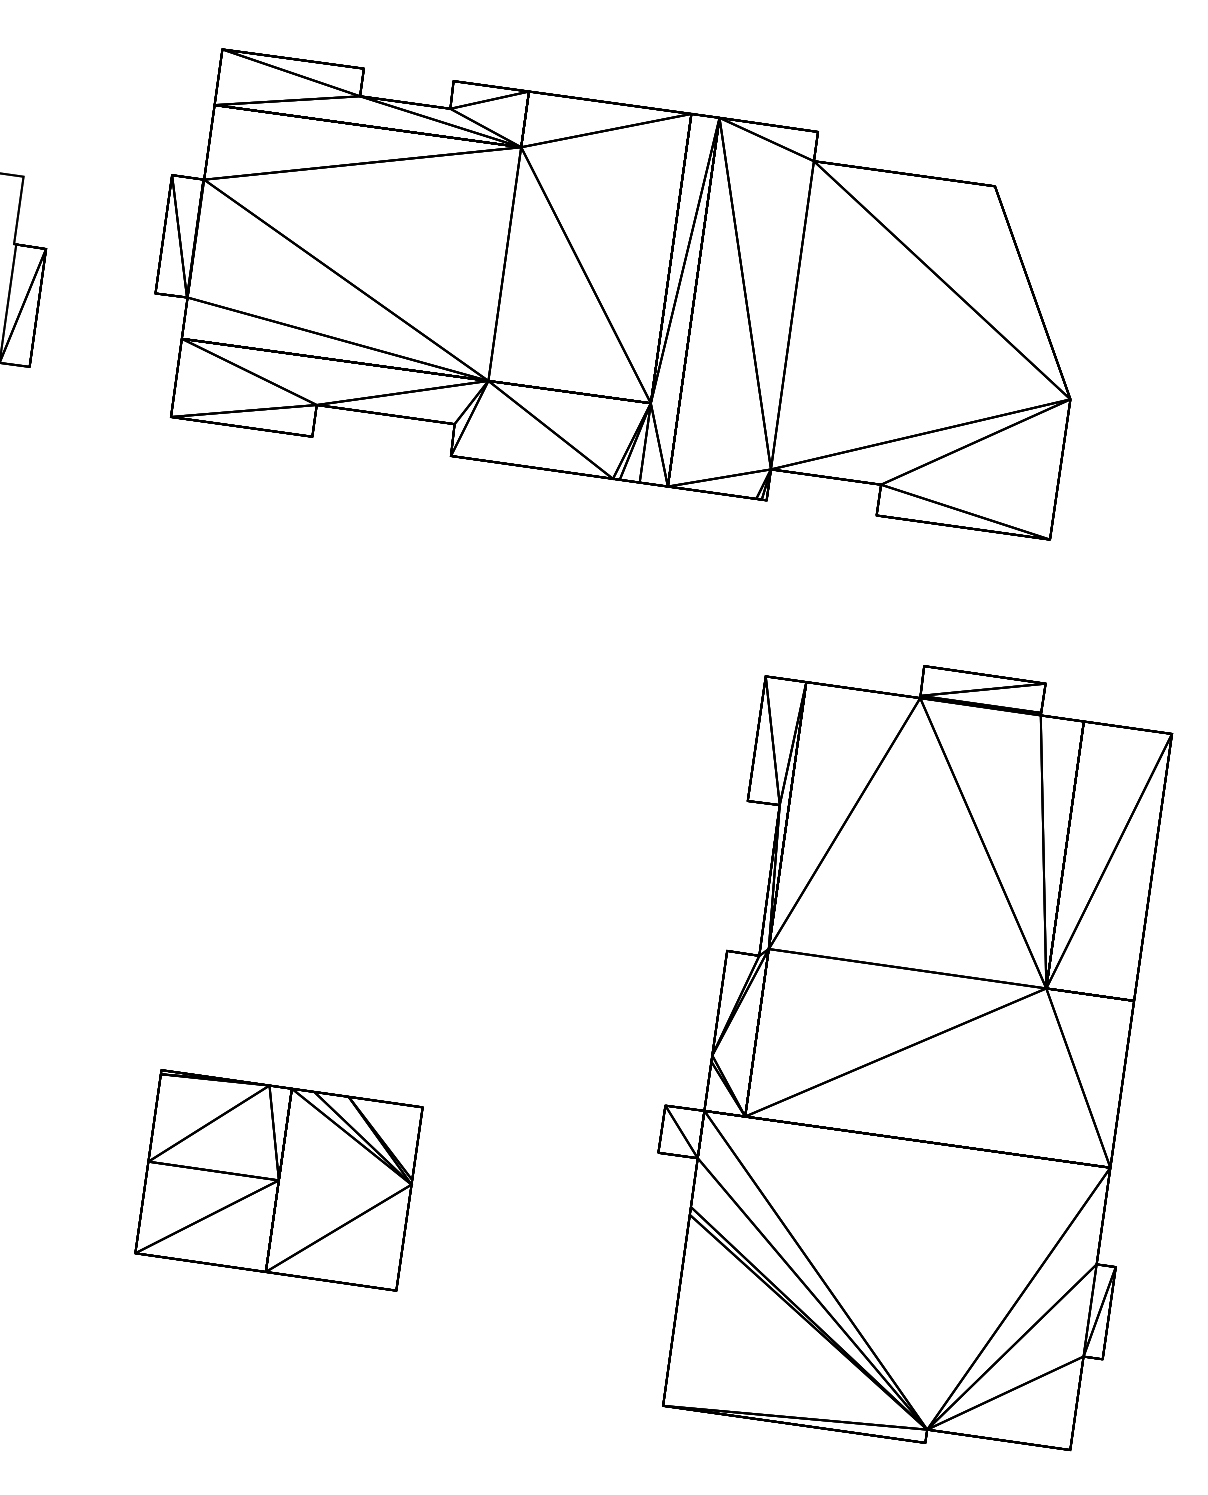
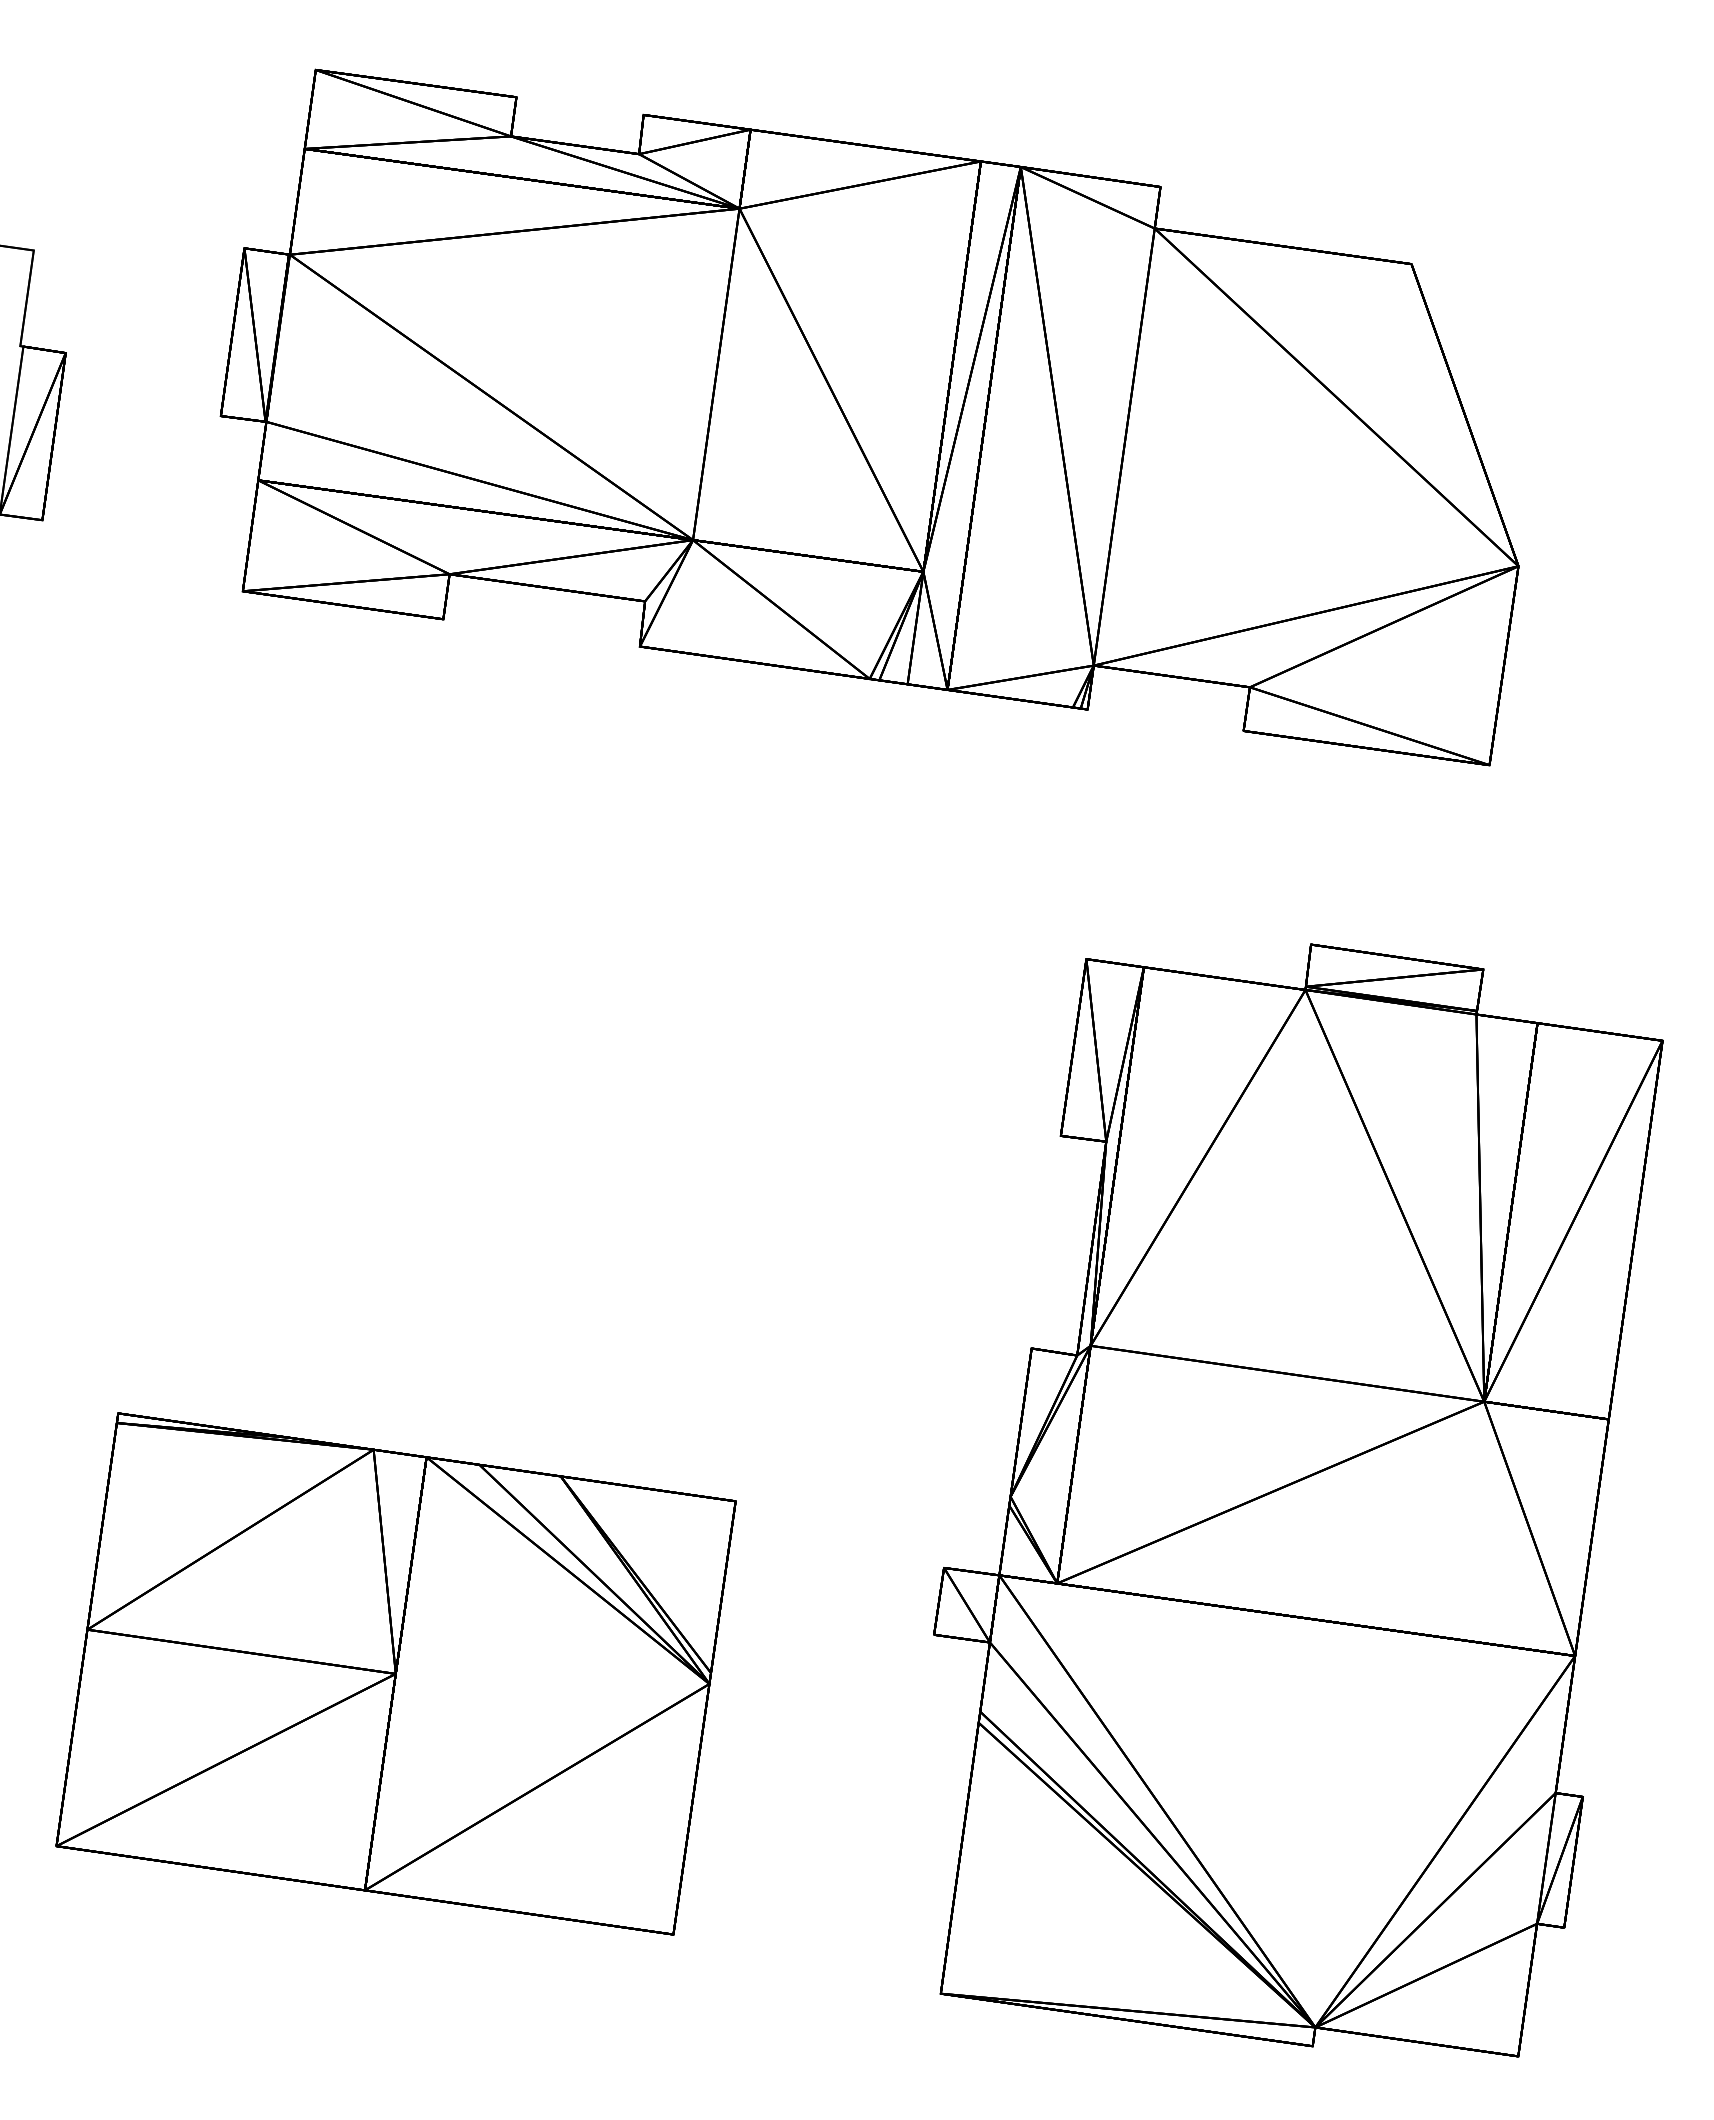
part: (278, 1180) -> (395, 1673), size x1.67

